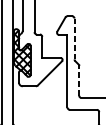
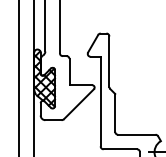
line: (74, 38) -> (109, 61), dashed -> solid
line: (79, 80) -> (115, 112), dashed -> solid

